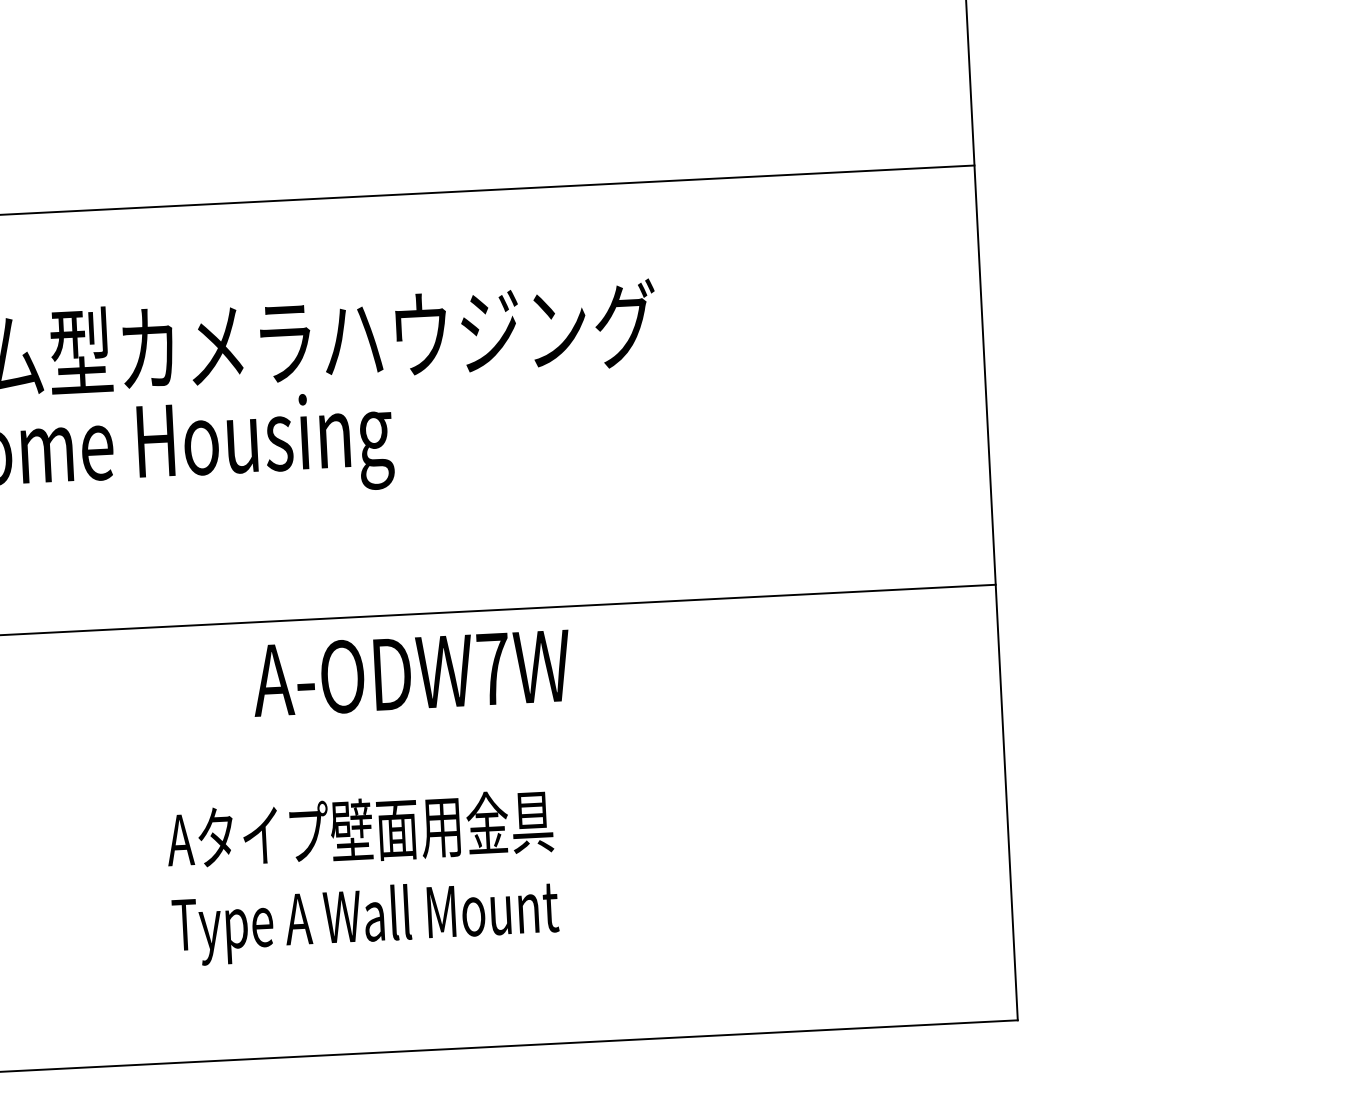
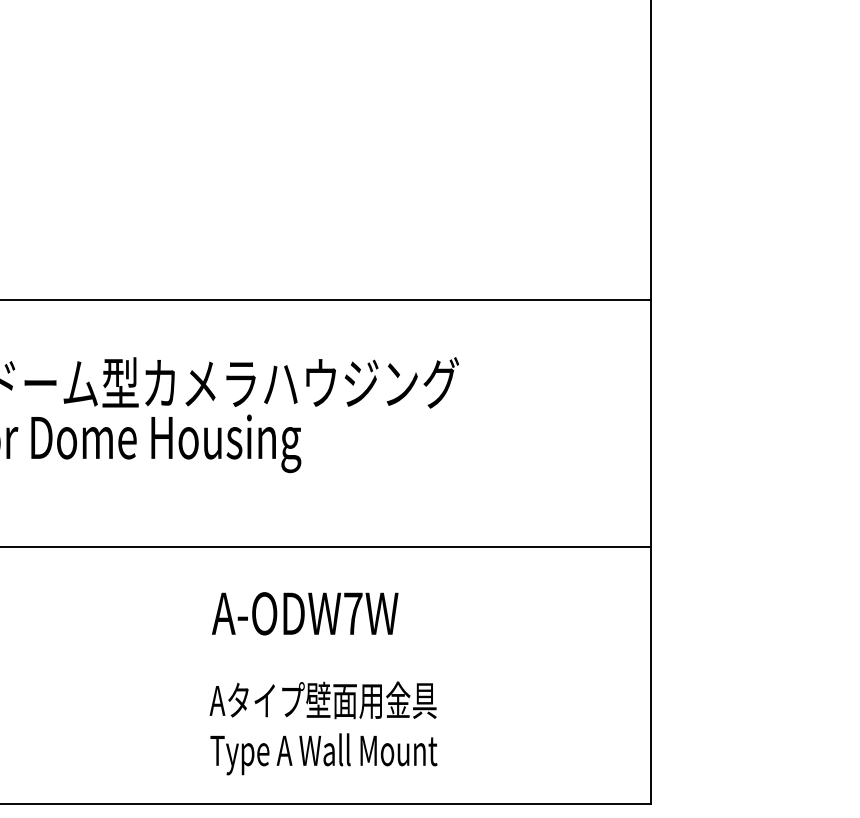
text: (412, 672) -> (305, 613), moved
text: (362, 877) -> (323, 728), moved

